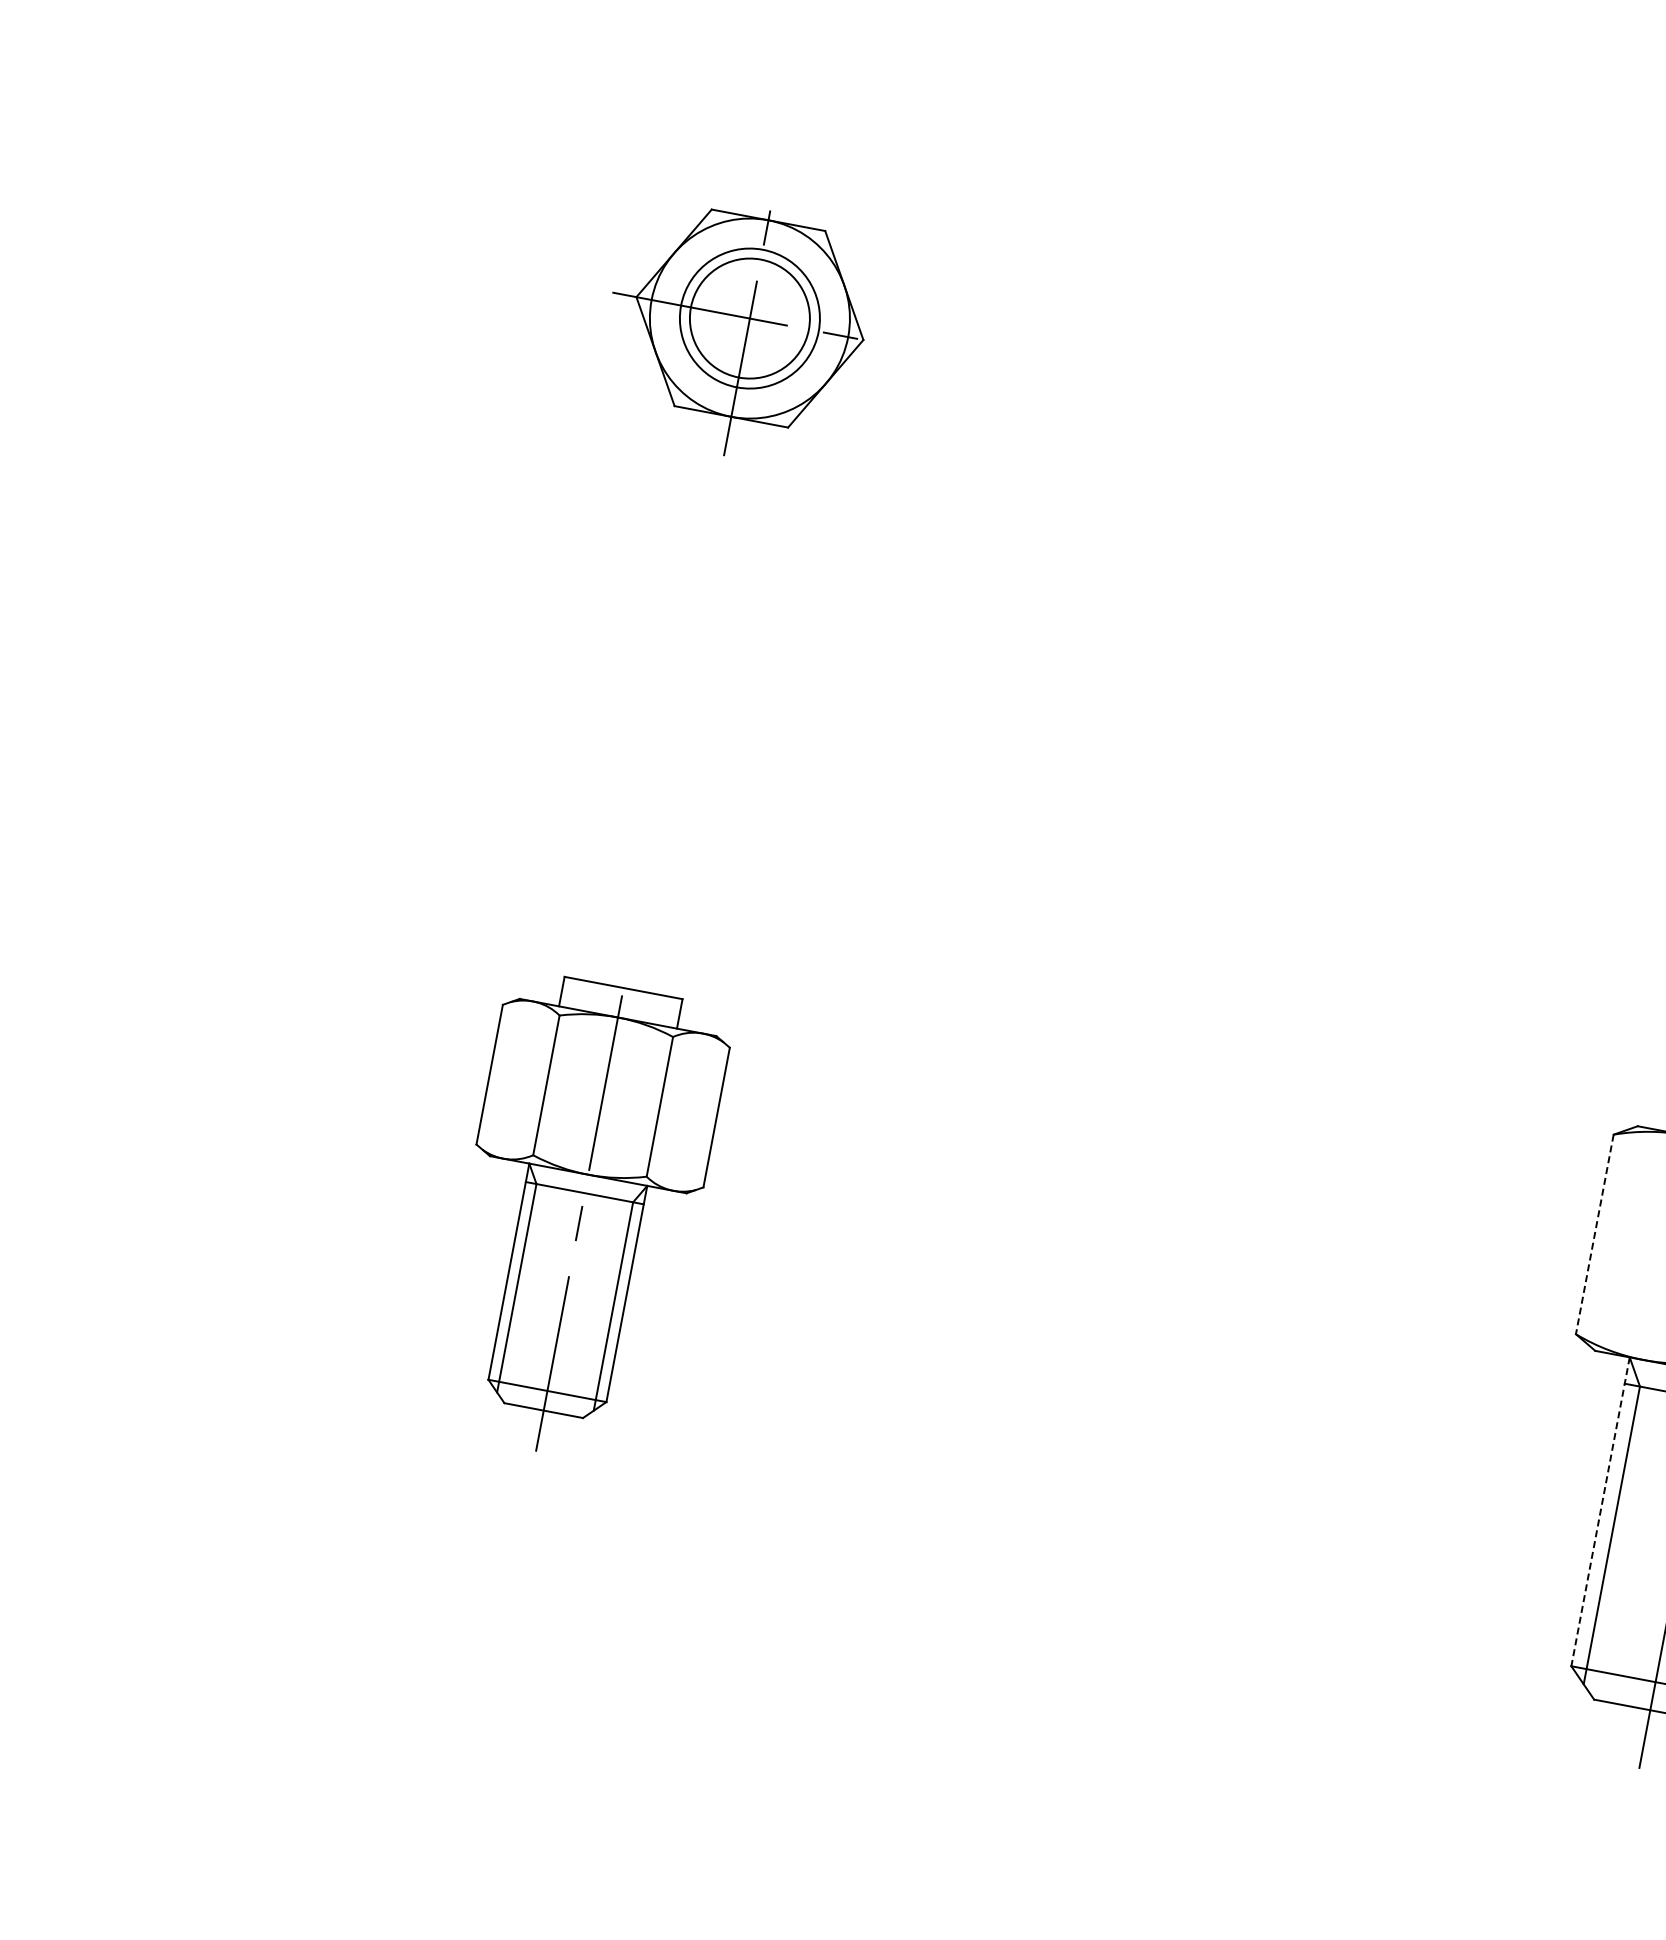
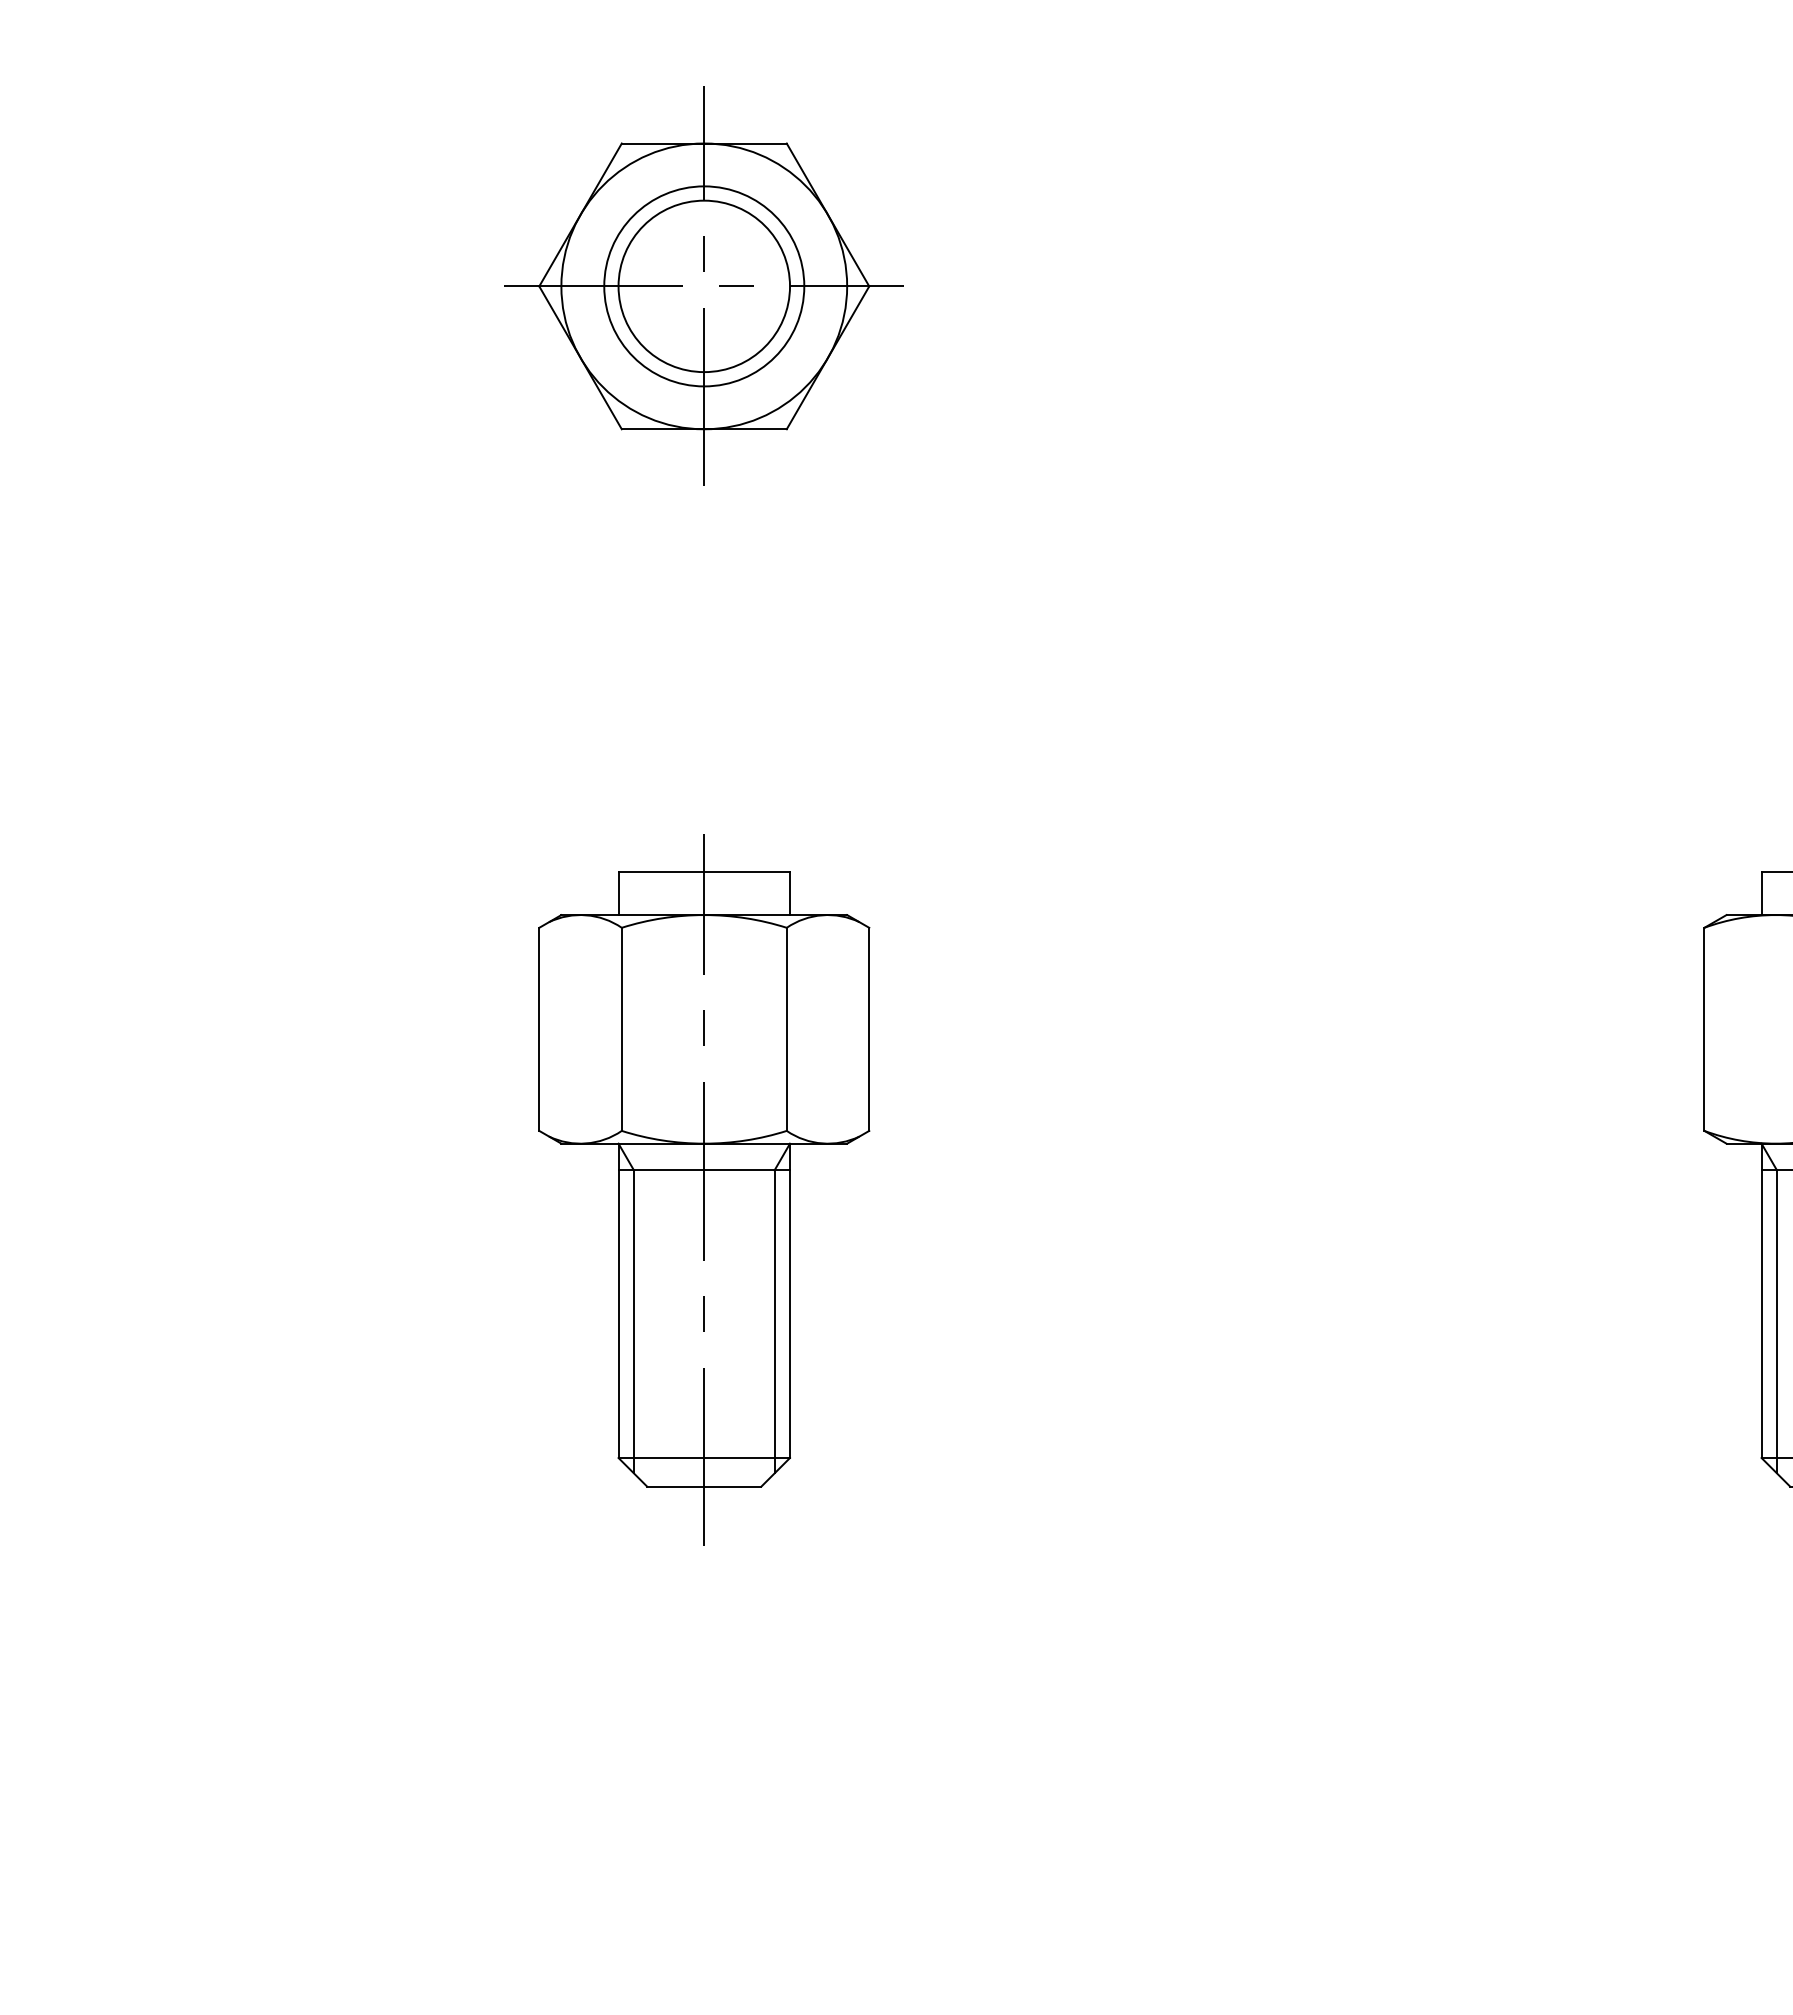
part: (749, 317) -> (703, 285), size x1.43
part: (582, 1206) -> (704, 1189), size x1.43
line: (1594, 1234) -> (1704, 1029), dashed -> solid
line: (1600, 1512) -> (1761, 1301), dashed -> solid

